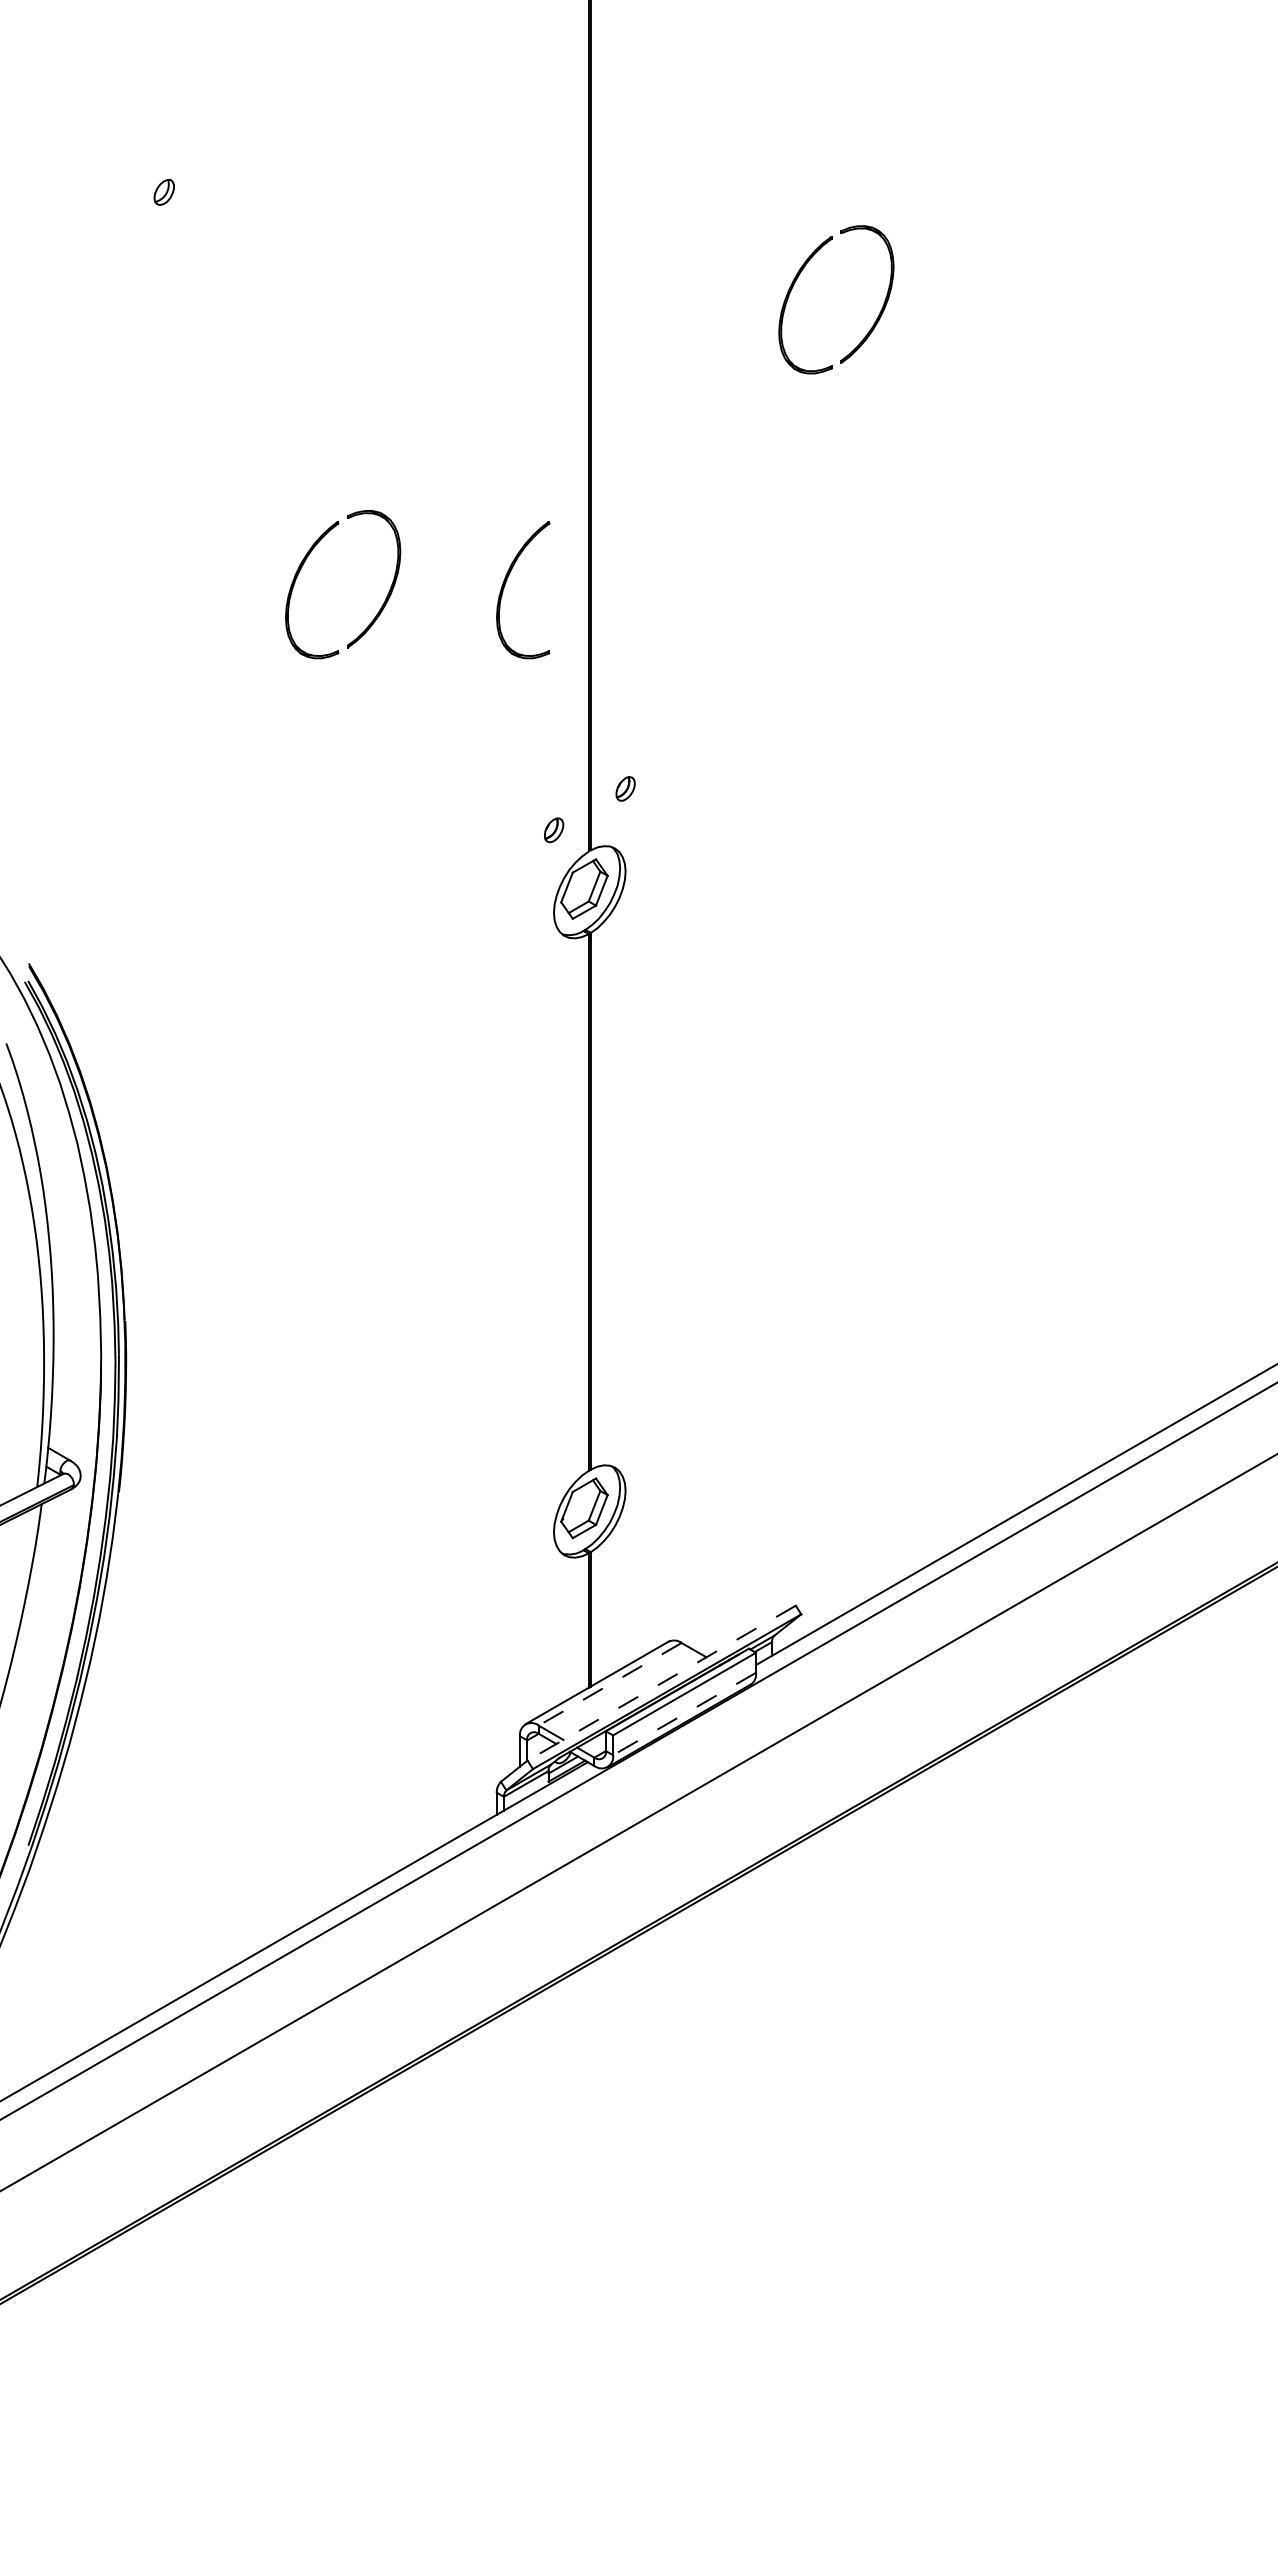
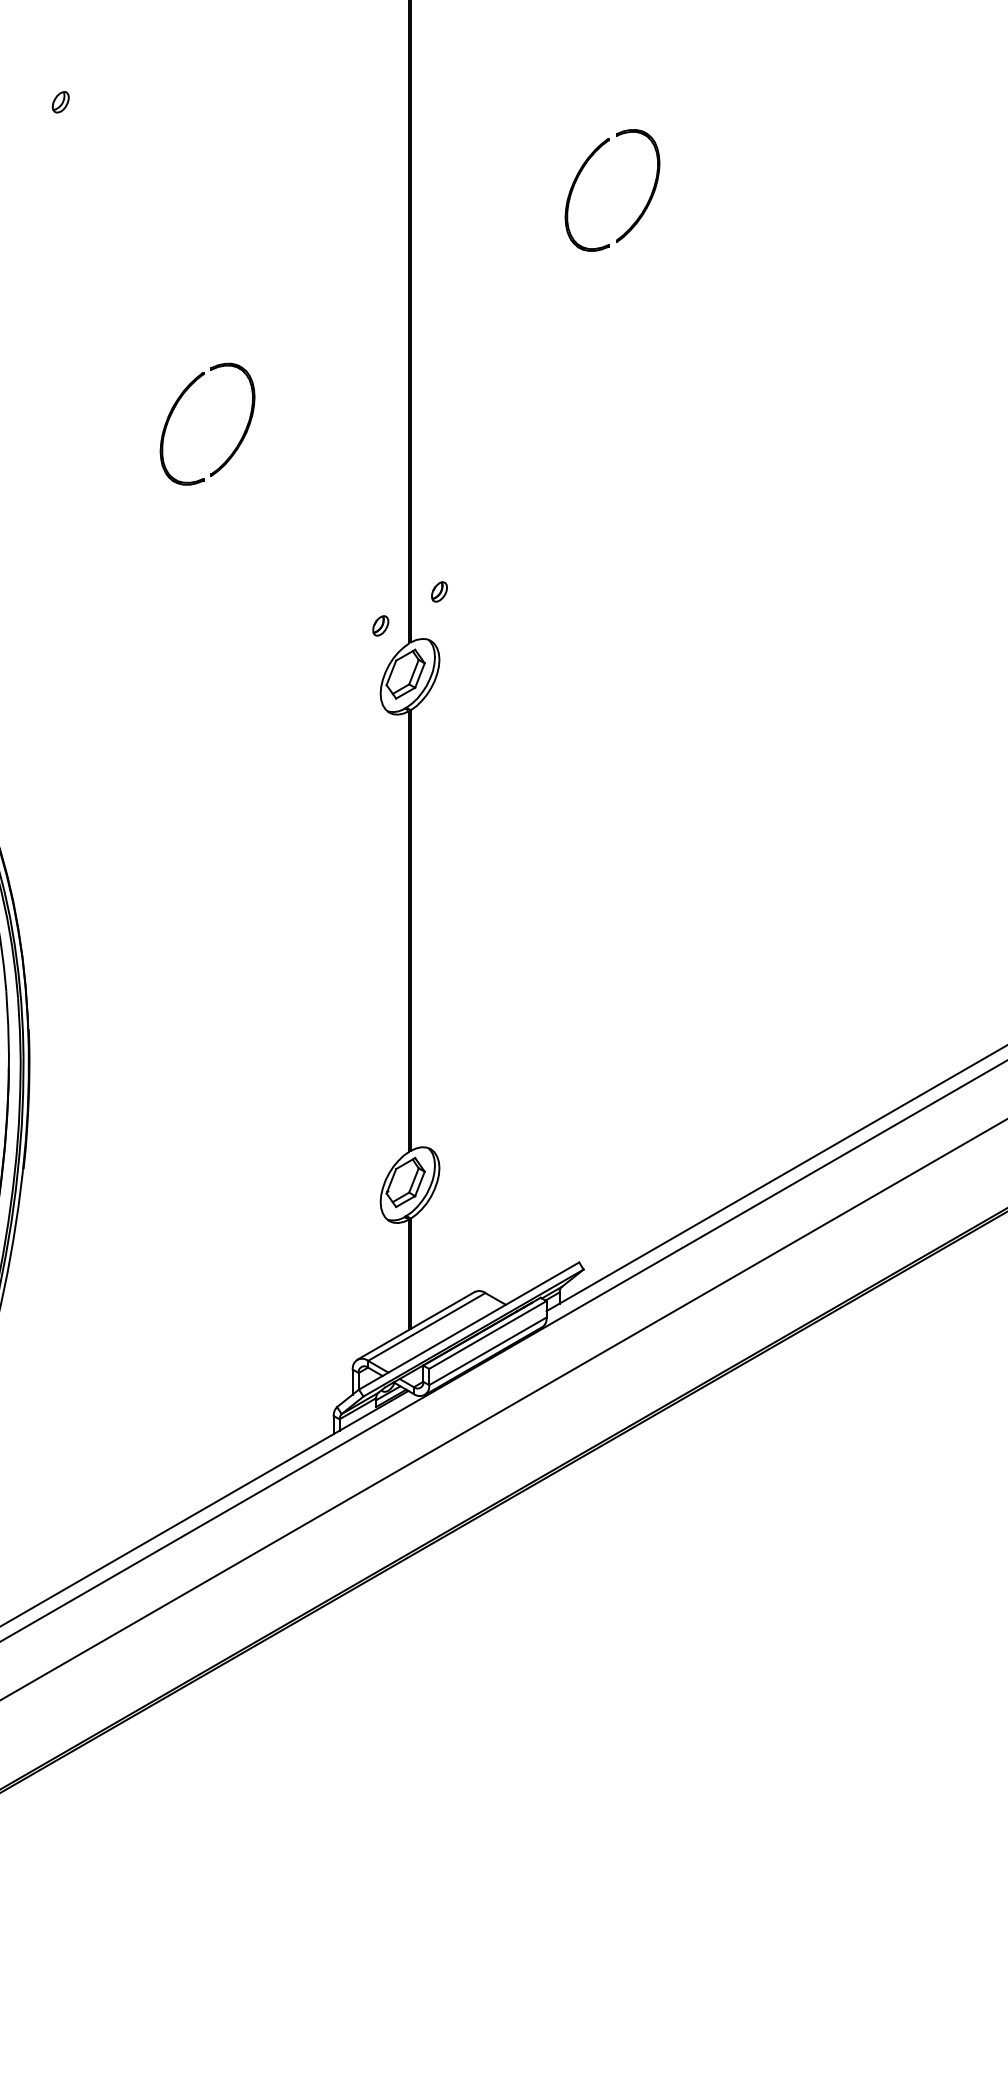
part: (505, 585) -> (340, 424), removed
line: (661, 1683) -> (468, 1326), dashed -> solid
line: (610, 1684) -> (427, 1327), dashed -> solid
line: (684, 1714) -> (487, 1351), dashed -> solid

